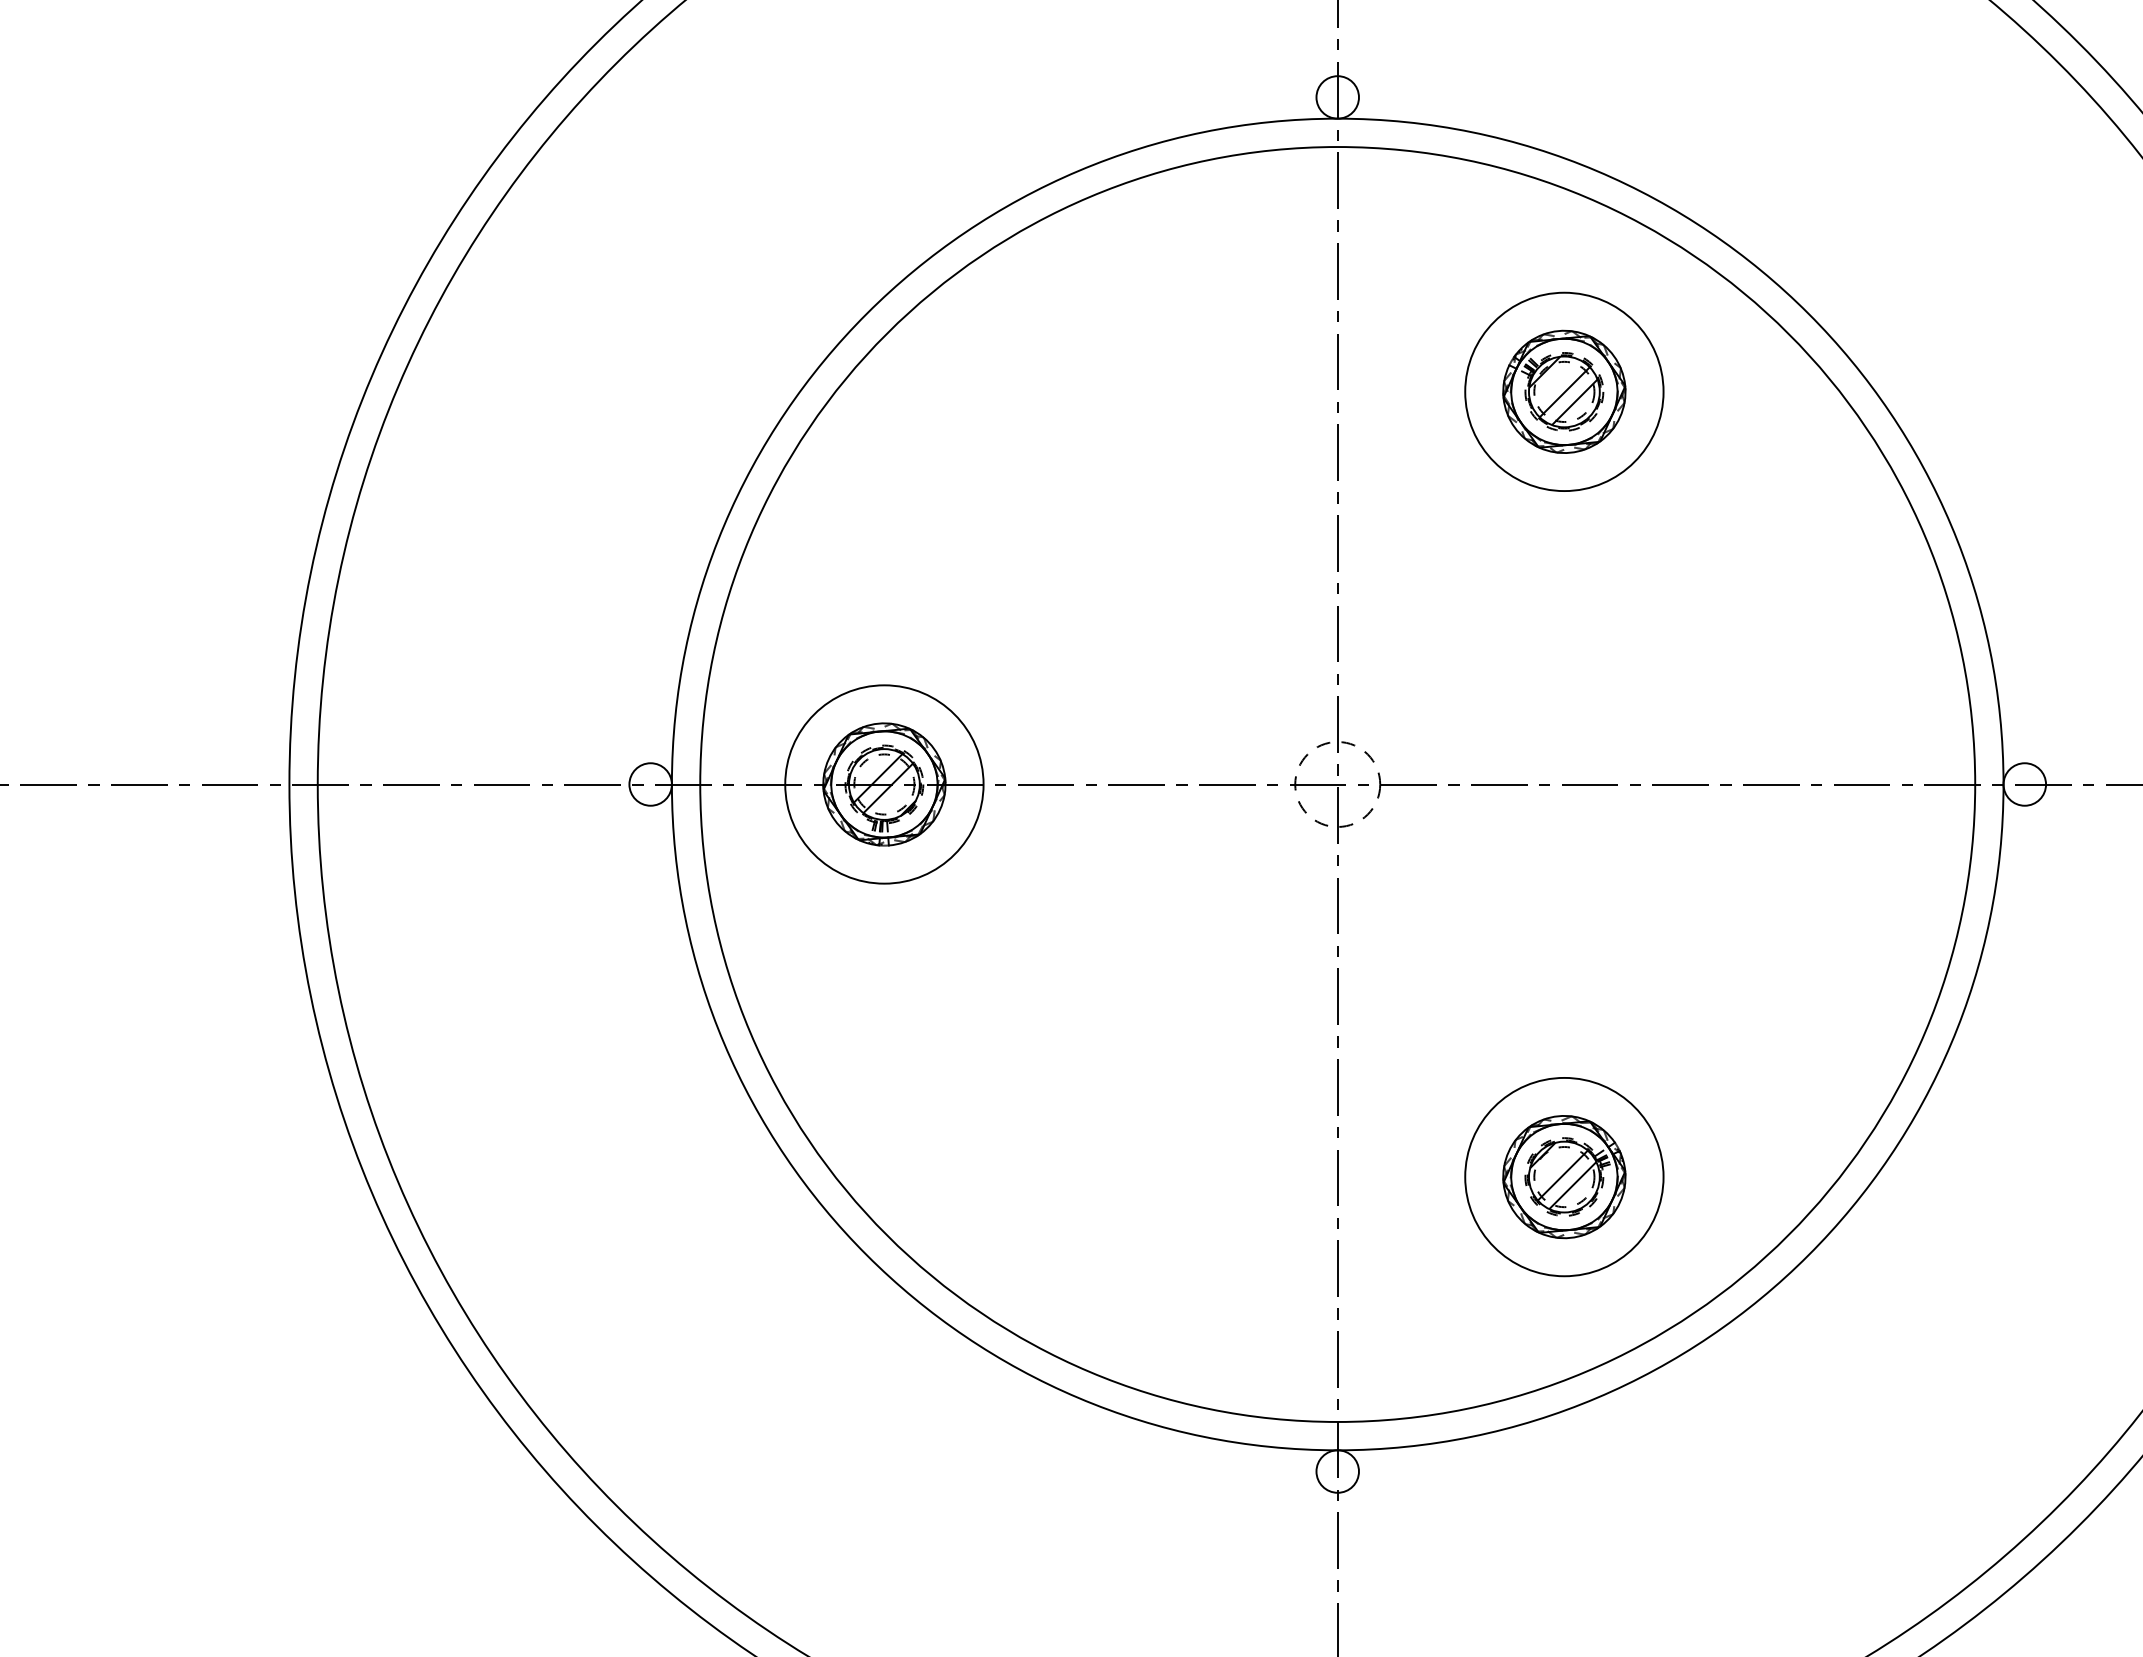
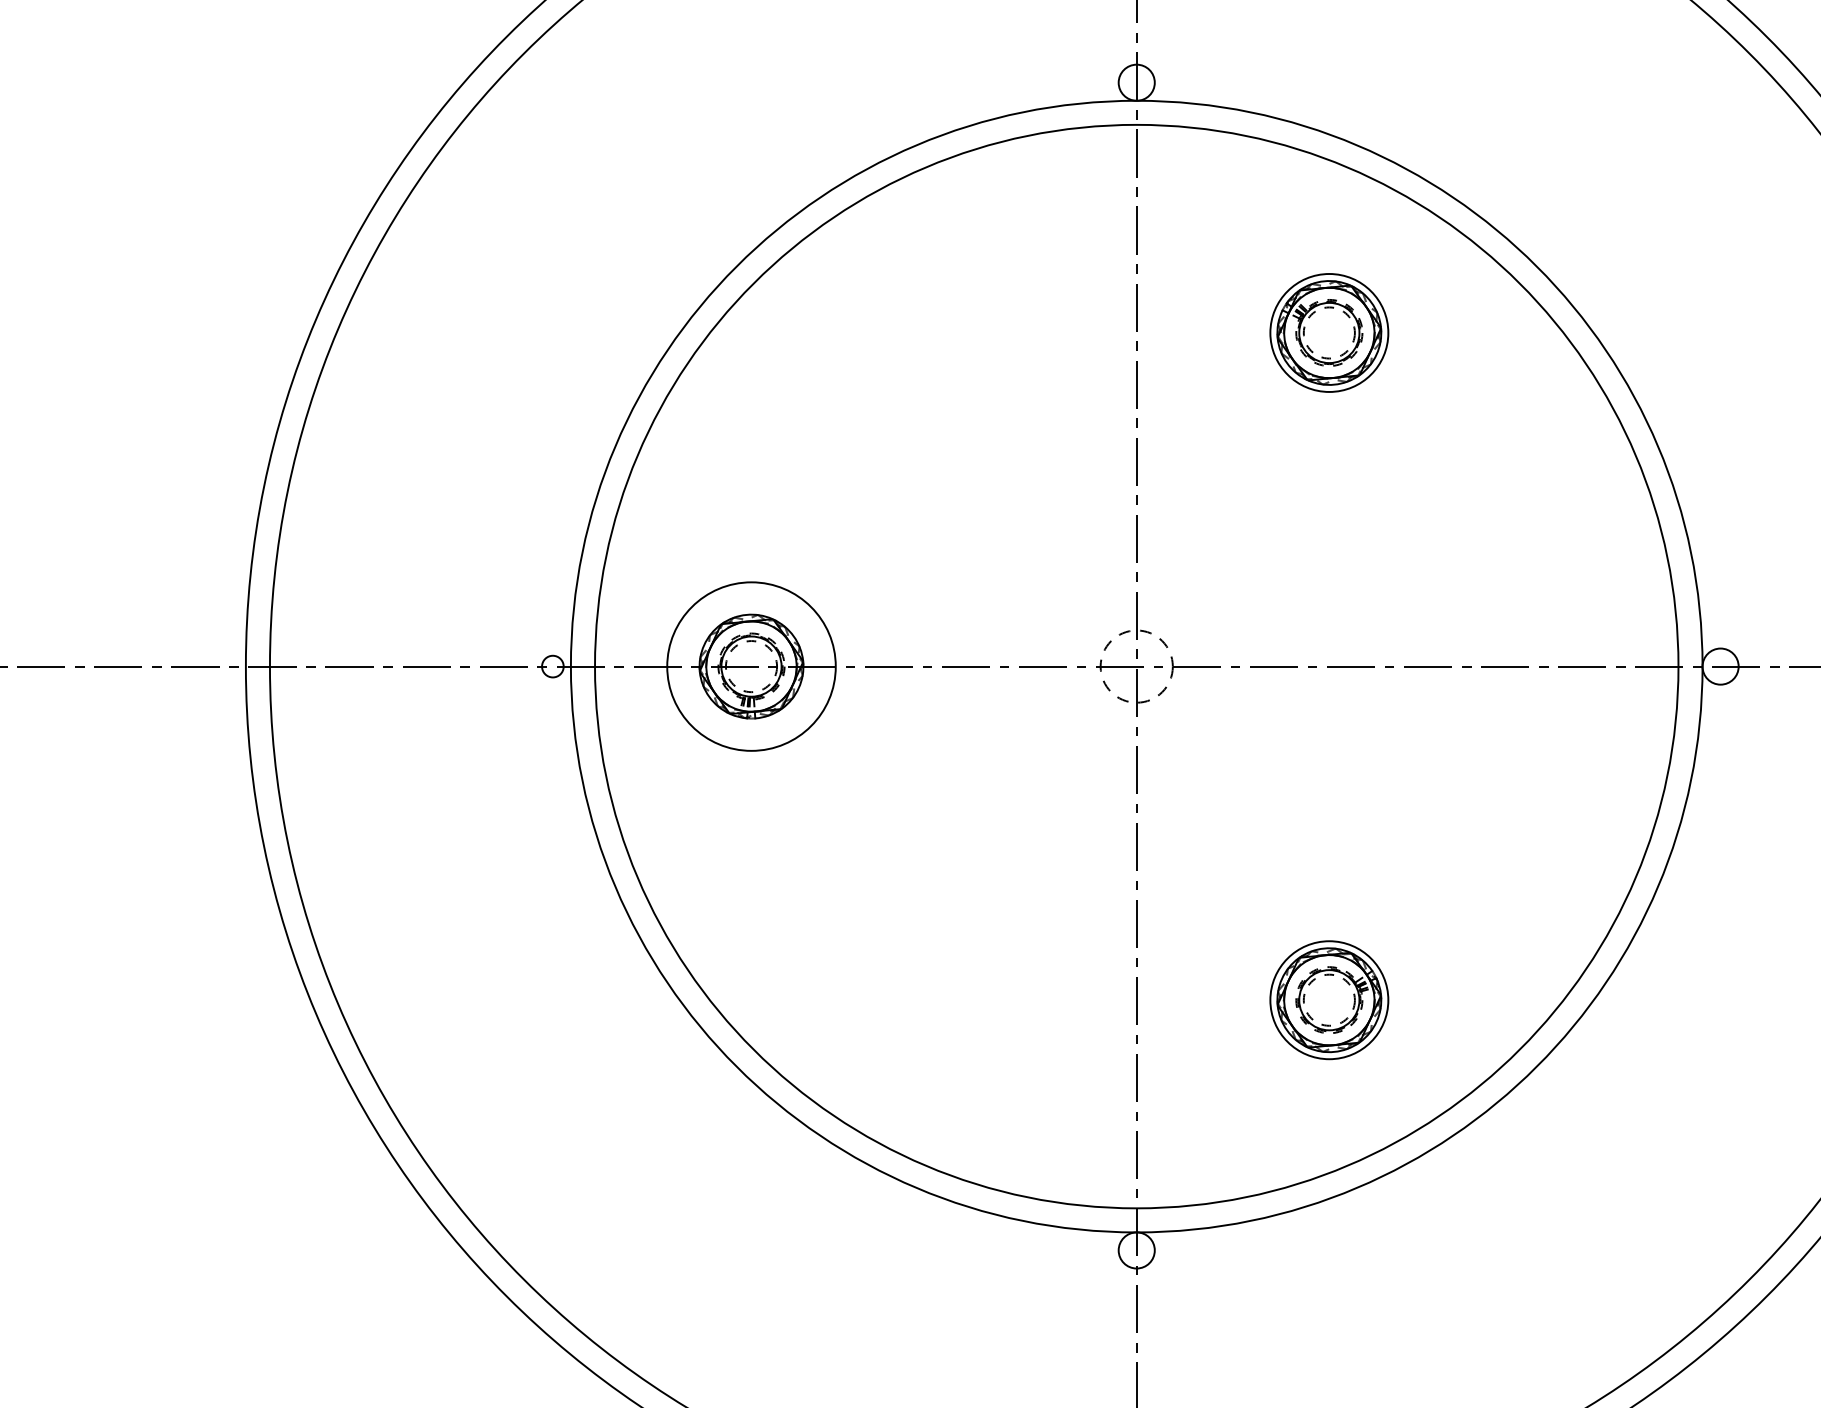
hatch: (1563, 390) -> (1328, 331), removed
circle: (1564, 391) -> (1329, 332), size x0.7
circle: (650, 784) -> (552, 666), size x0.6
hatch: (884, 784) -> (751, 666), removed
hatch: (1563, 1175) -> (1328, 998), removed
circle: (1564, 1176) -> (1329, 999), size x0.7

